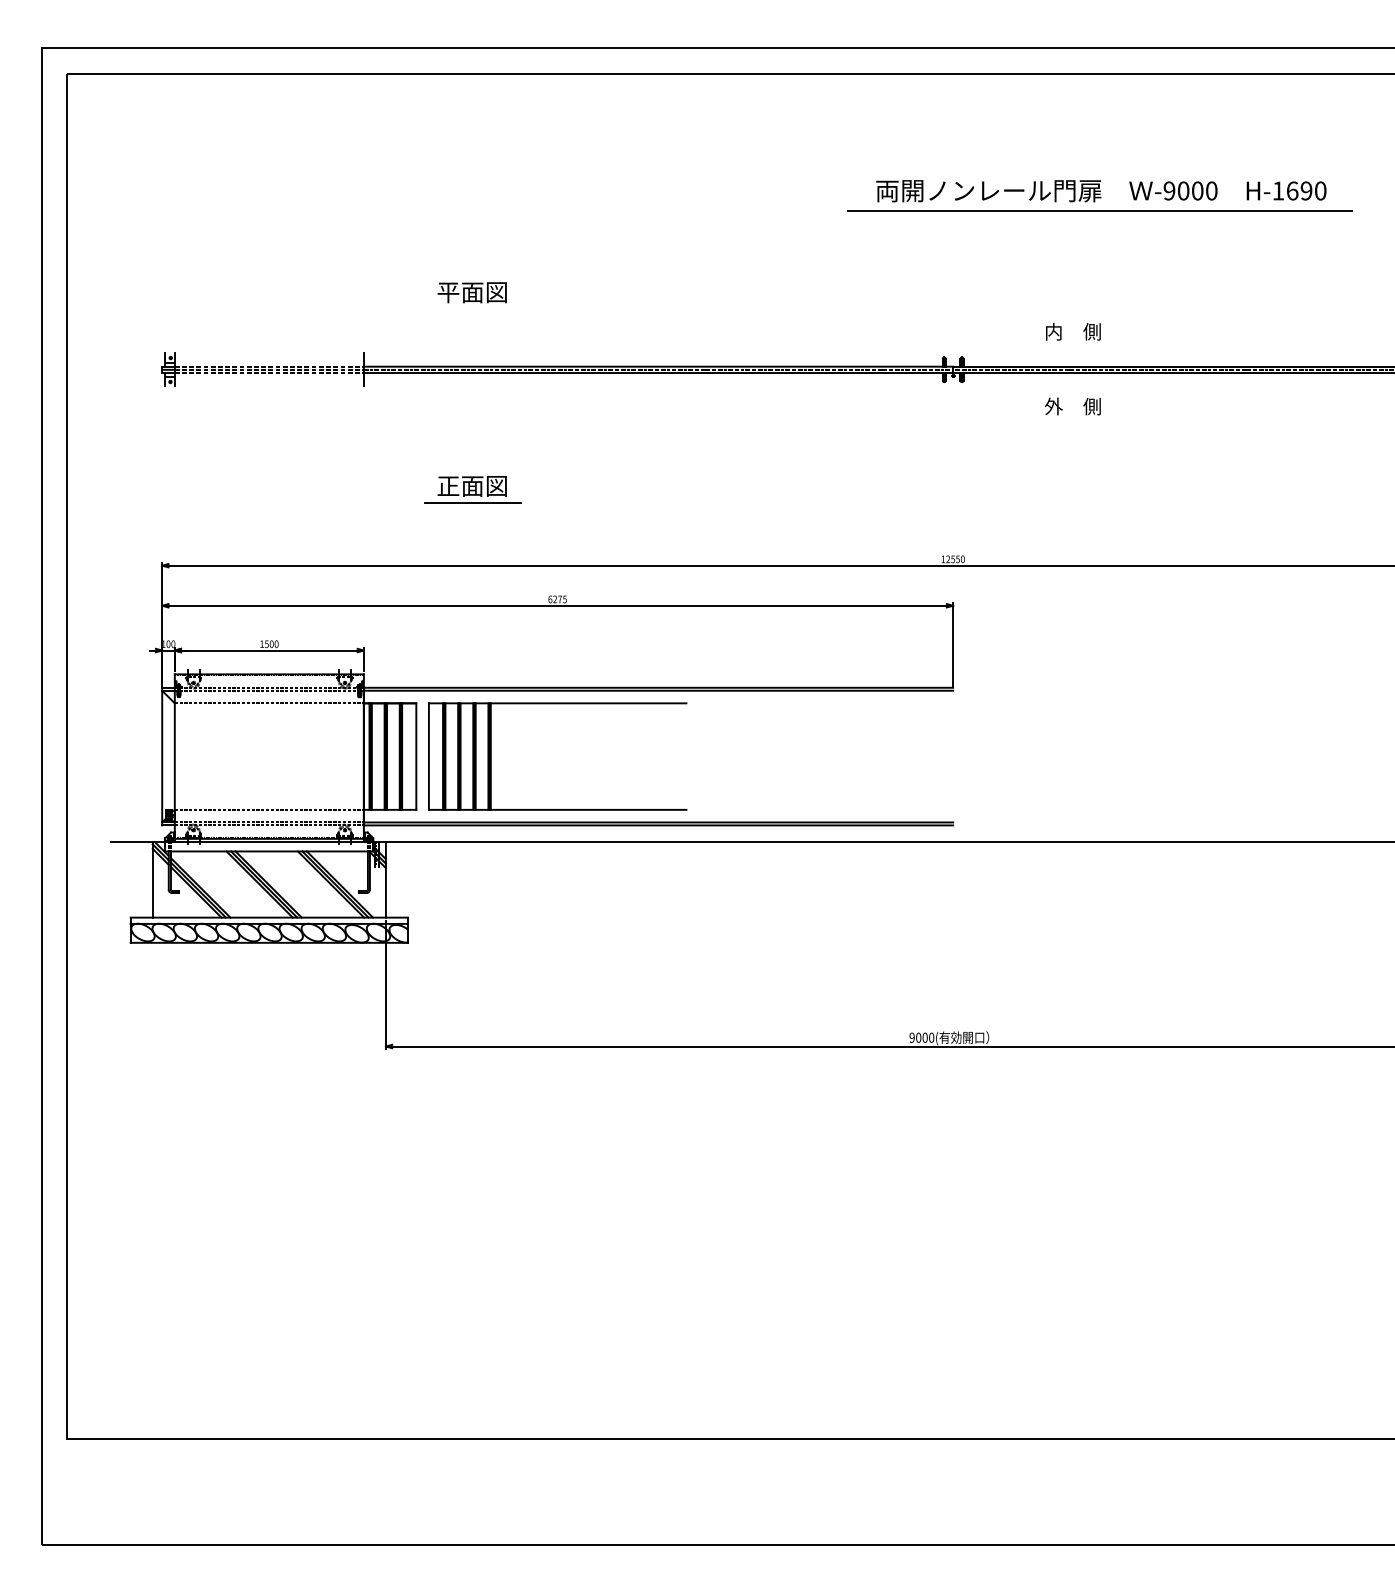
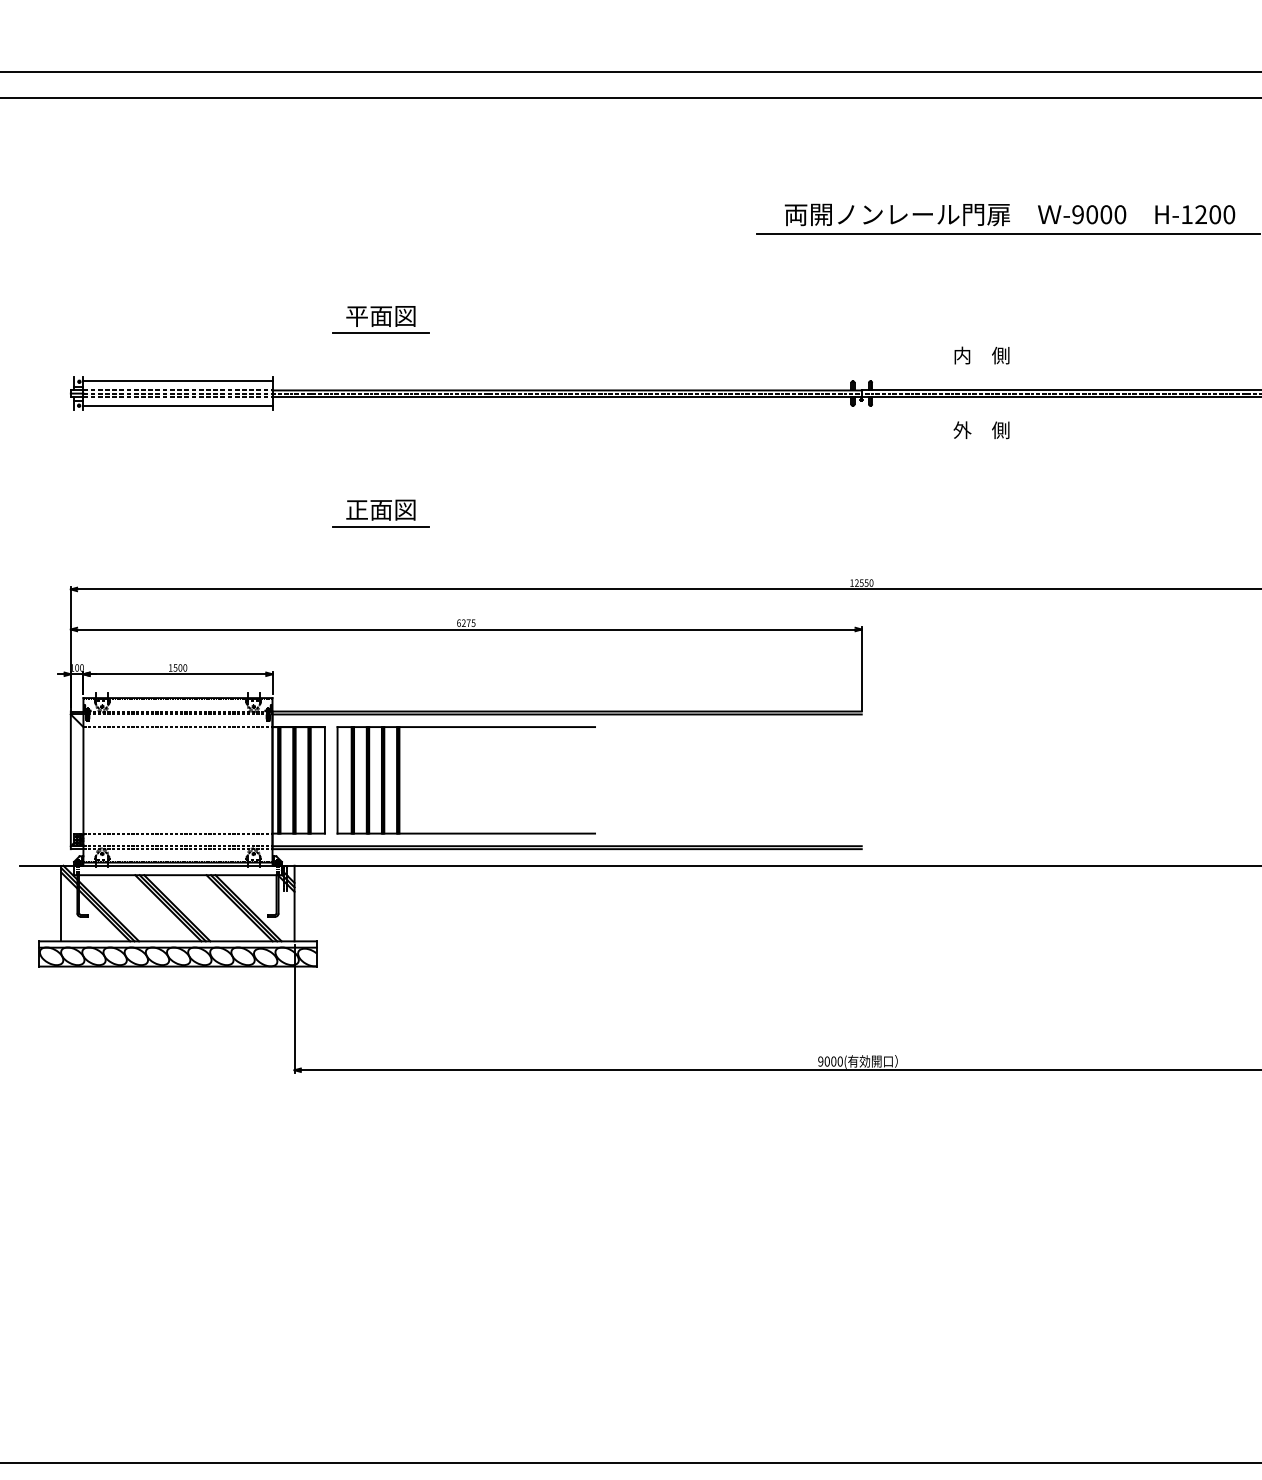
text: (1299, 190) -> (1208, 214), H-1690 -> H-1200
line: (472, 309) -> (381, 333), added
line: (268, 357) -> (177, 381), added
line: (268, 382) -> (177, 406), added

